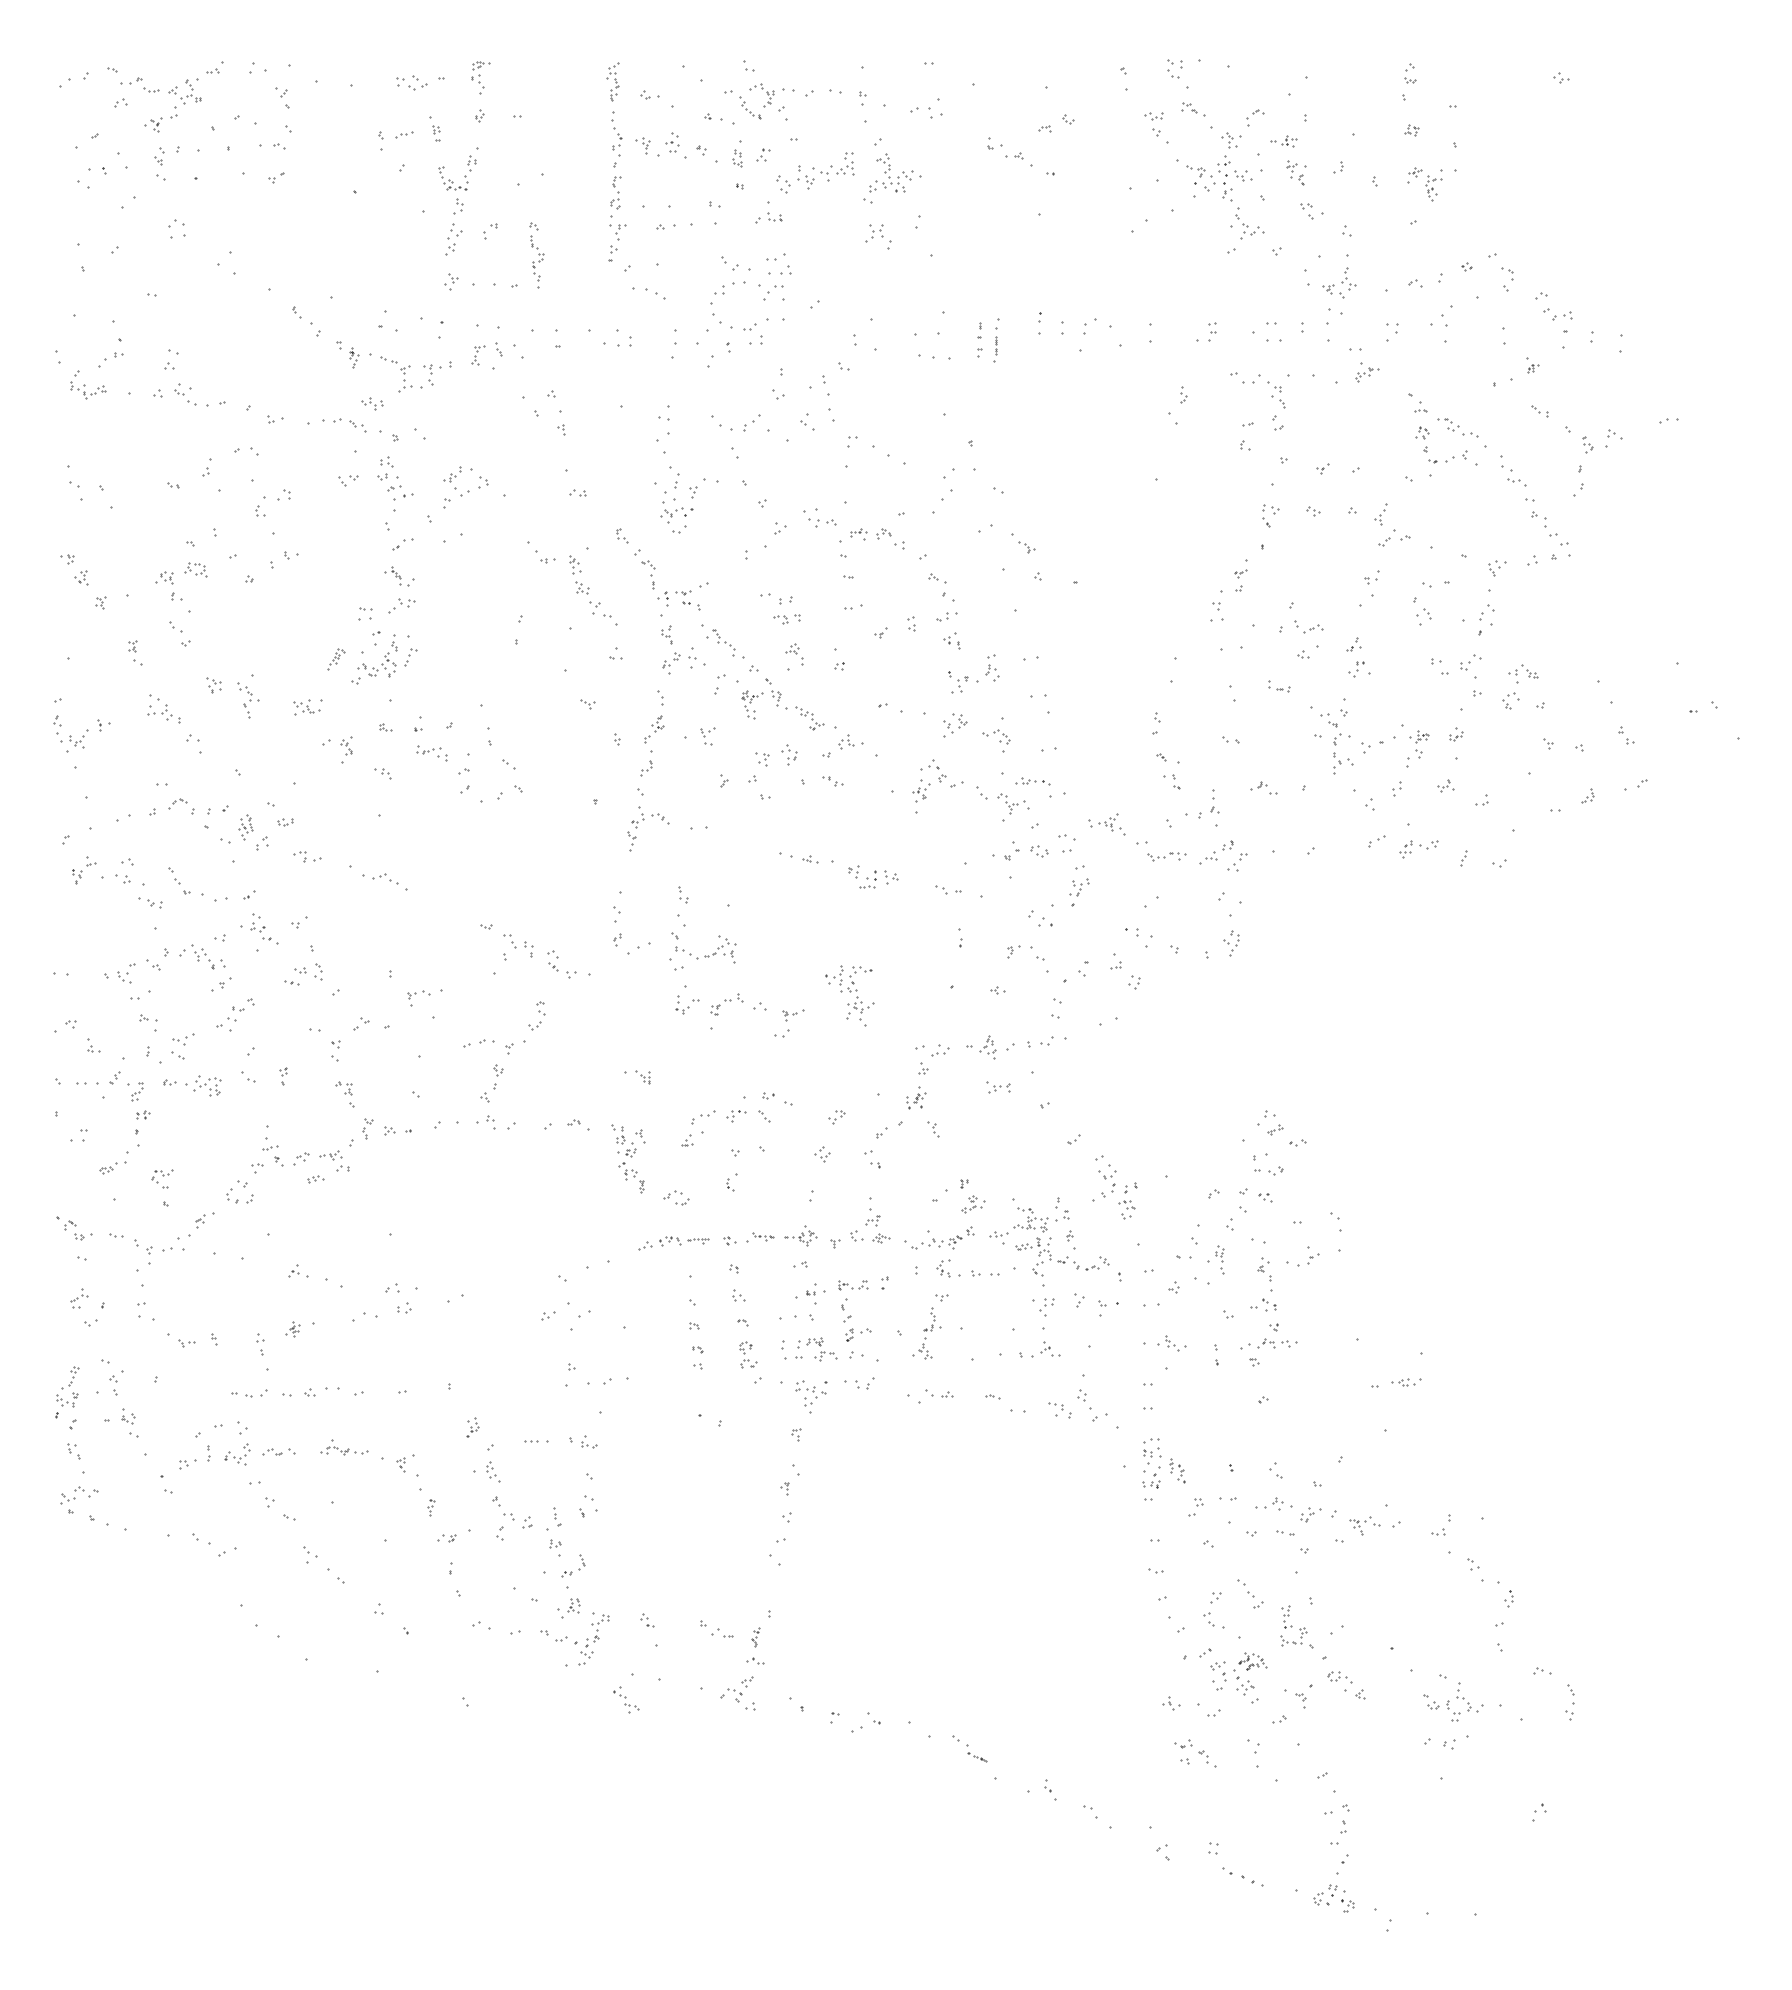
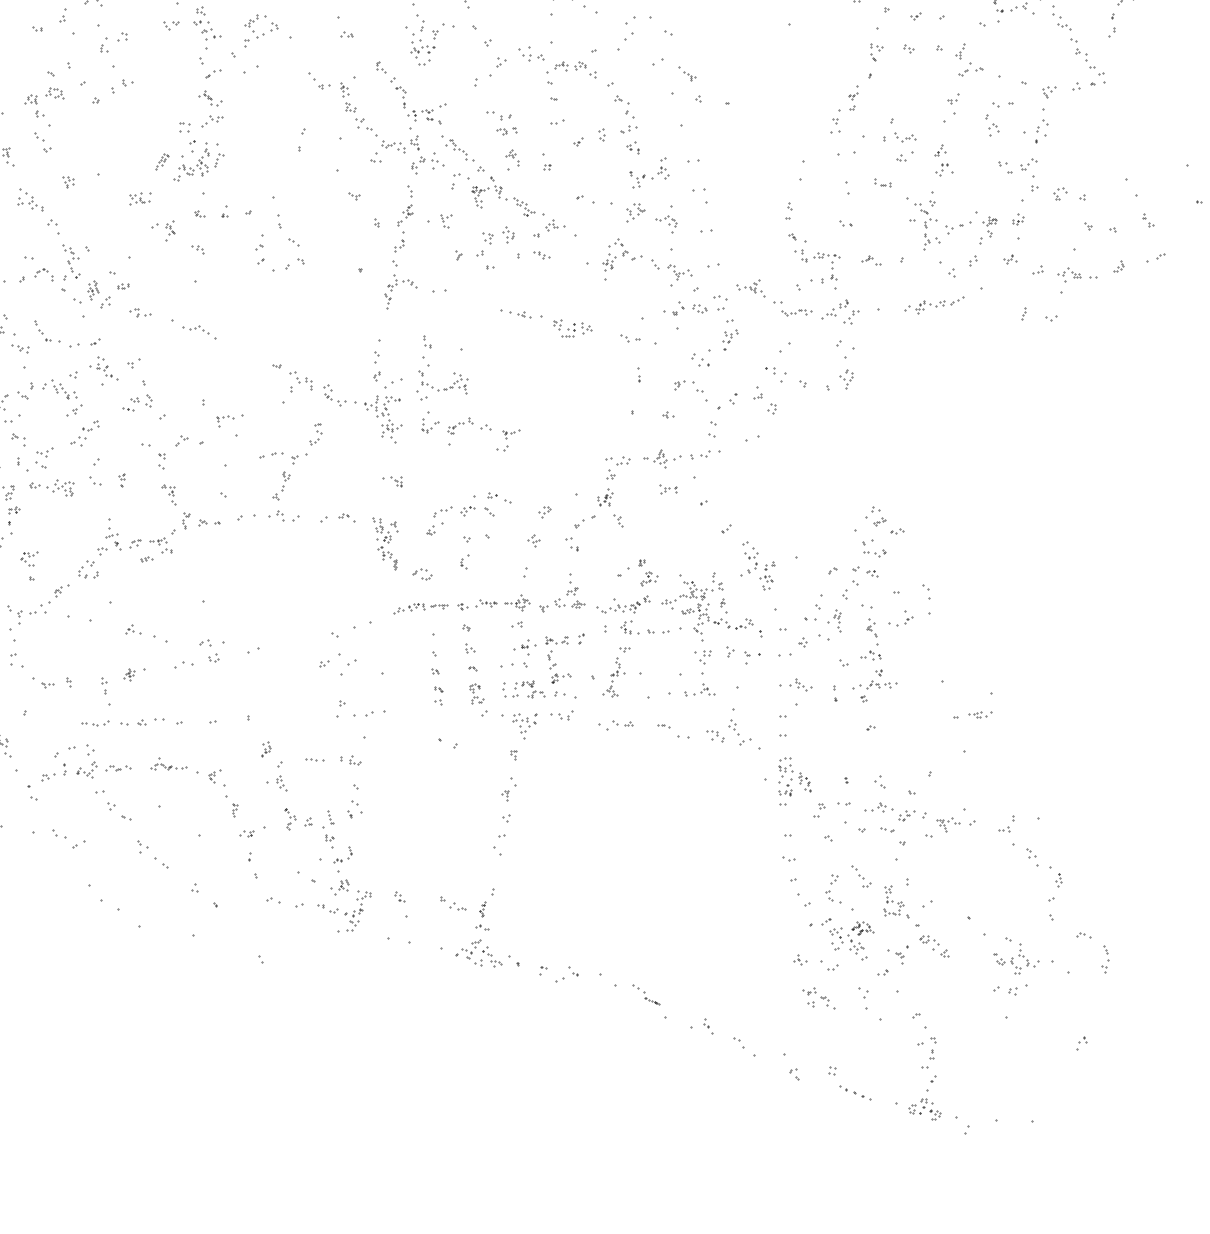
part: (1523, 673) -> (1069, 274), moved
part: (248, 700) -> (71, 258), moved
part: (431, 753) -> (393, 146), moved
part: (1032, 781) -> (826, 255), moved
part: (1418, 849) -> (929, 307), moved
part: (849, 995) -> (383, 418), moved
part: (503, 1518) -> (289, 818), size x0.62
part: (626, 1699) -> (492, 957), moved

